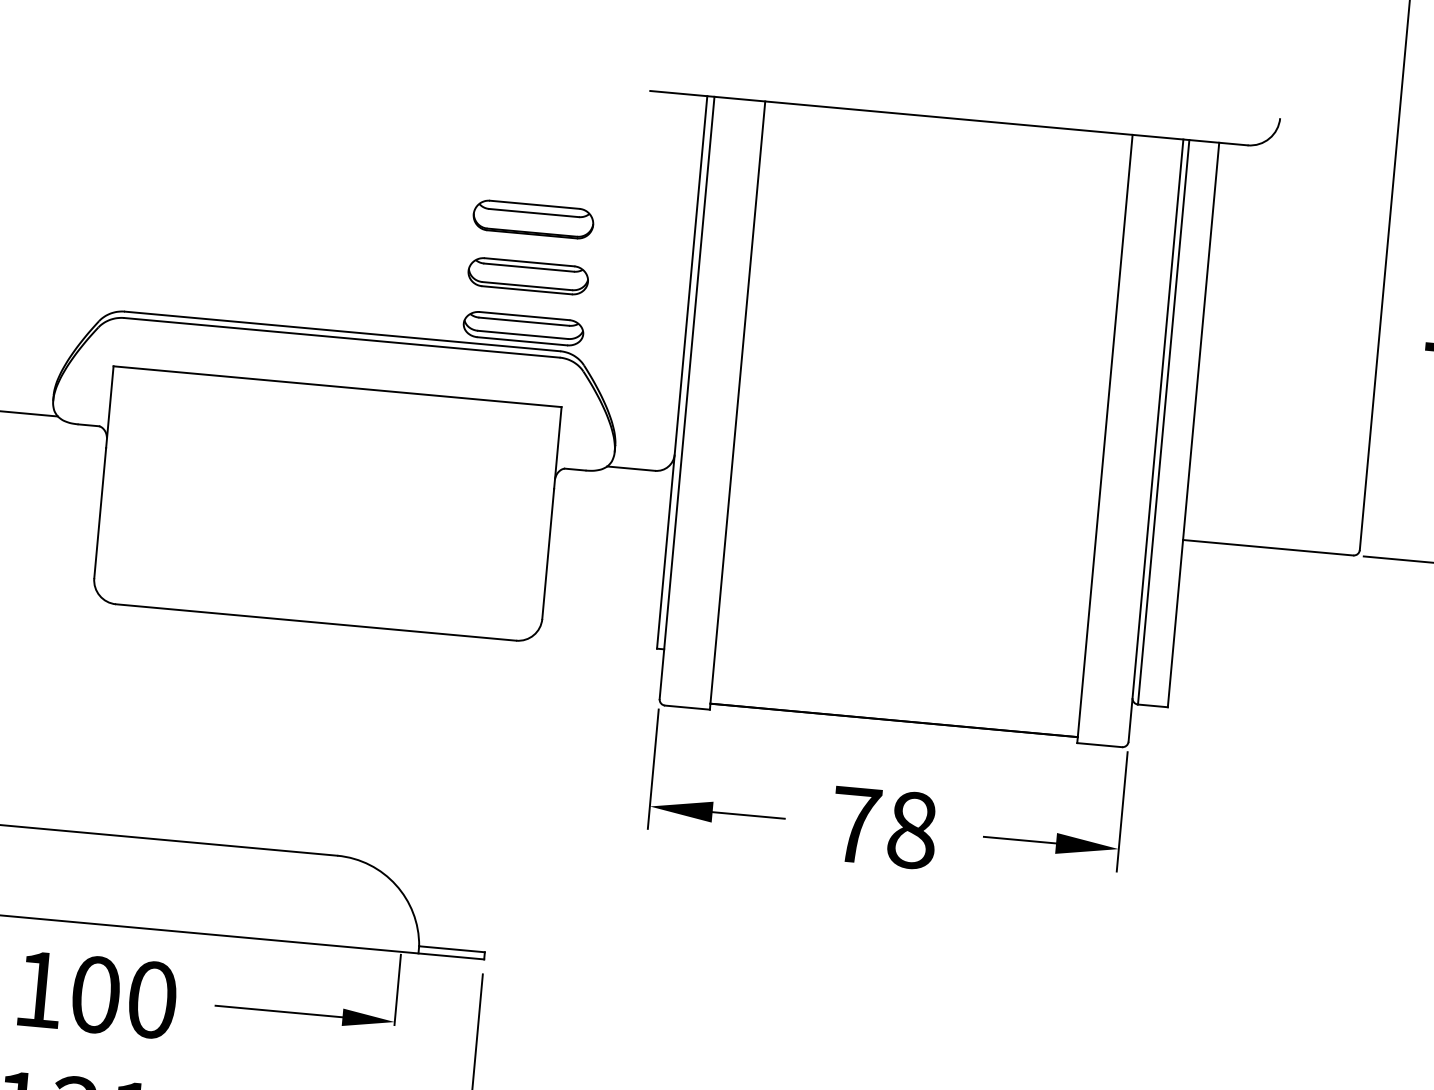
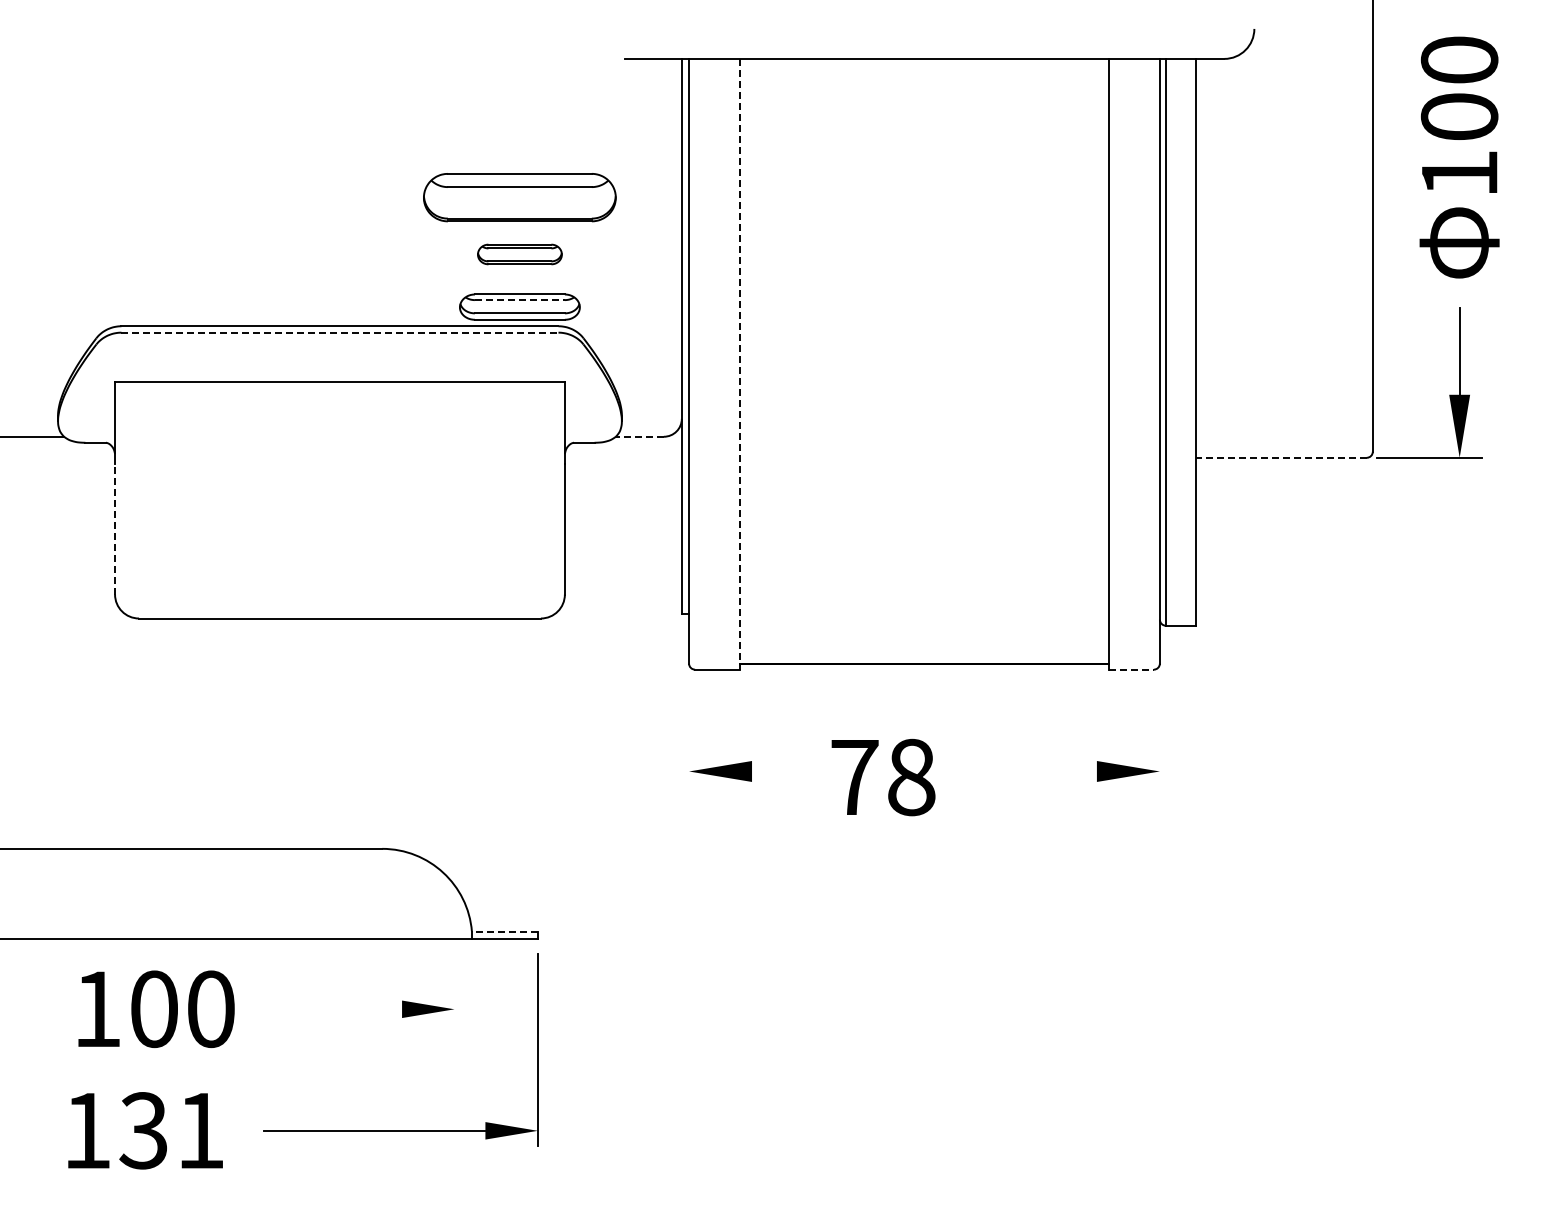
part: (533, 219) -> (519, 197), size x1.6
part: (527, 276) -> (519, 254), size x0.7
line: (523, 322) -> (519, 300), solid -> dashed
line: (341, 337) -> (339, 332), solid -> dashed
line: (738, 405) -> (740, 364), solid -> dashed
line: (630, 468) -> (639, 436), solid -> dashed
line: (100, 512) -> (115, 528), solid -> dashed
line: (1267, 547) -> (1280, 457), solid -> dashed
line: (1099, 745) -> (1131, 669), solid -> dashed
line: (653, 768) -> (689, 733), removed
line: (1121, 811) -> (1159, 733), removed
line: (748, 815) -> (788, 771), removed
text: (884, 827) -> (883, 777), moved
line: (1019, 840) -> (1060, 771), removed
line: (451, 949) -> (504, 931), solid -> dashed
line: (397, 989) -> (454, 976), removed
line: (279, 1011) -> (338, 1009), removed

